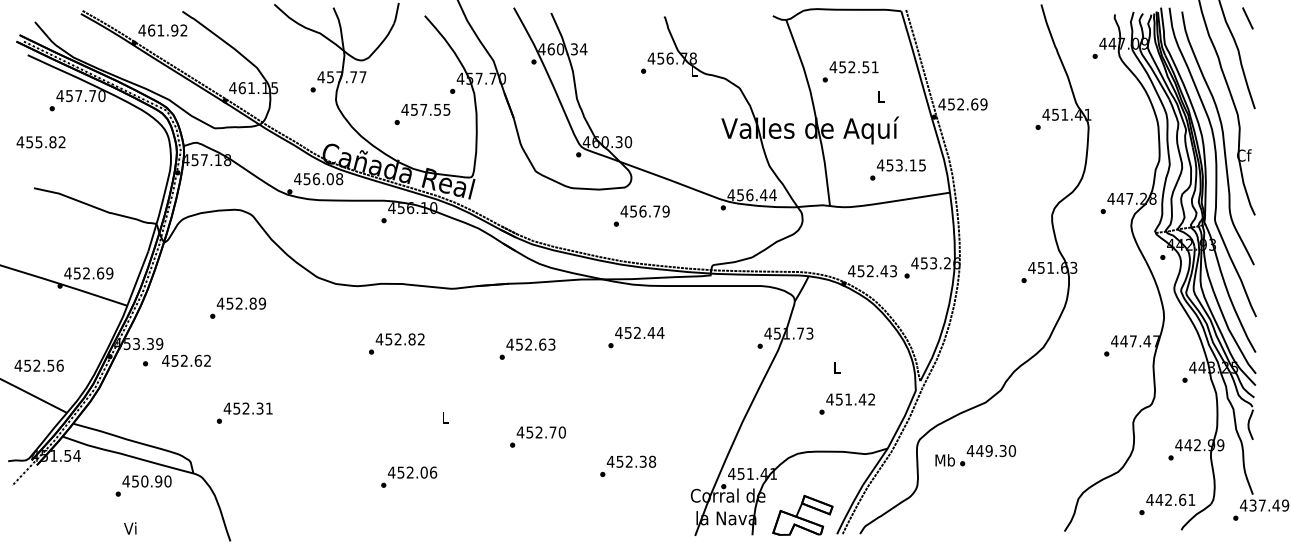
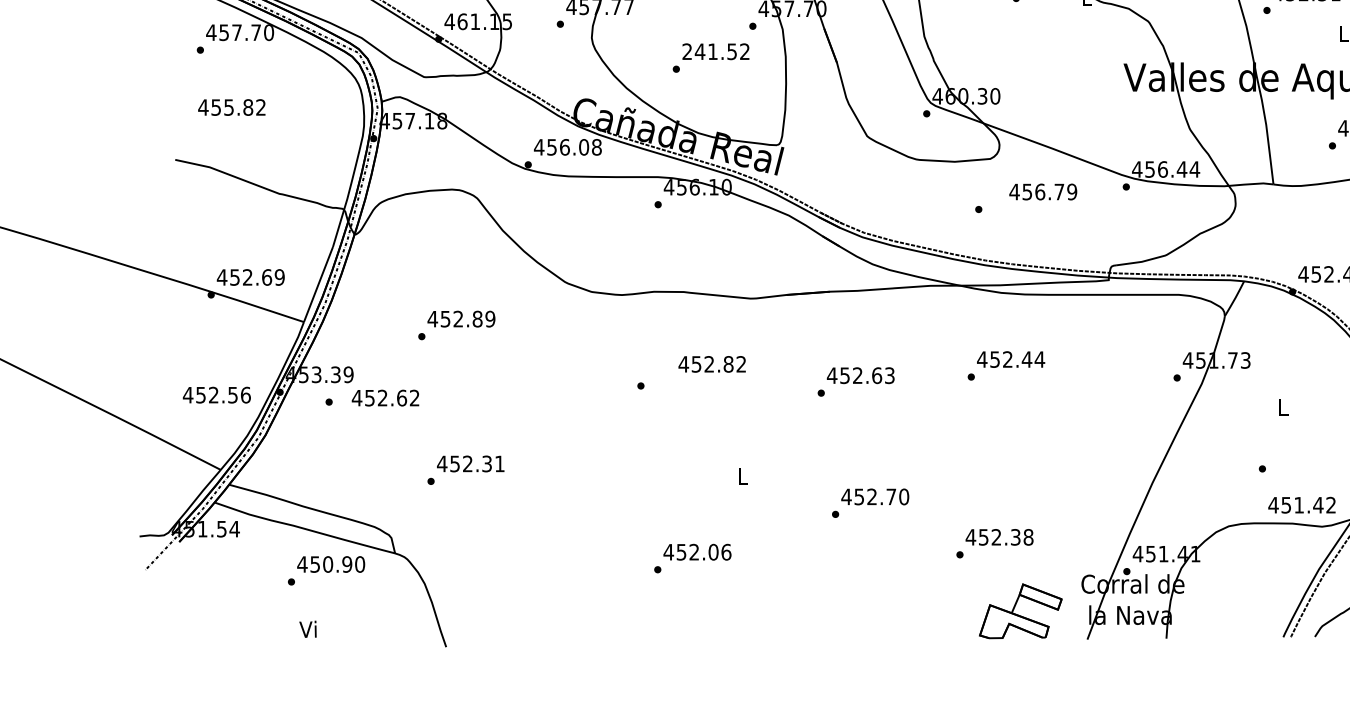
text: (425, 109) -> (715, 51), 457.55 -> 241.52
text: (40, 142) -> (231, 107), moved
text: (644, 211) -> (1042, 191), moved
text: (399, 339) -> (711, 364), moved
text: (38, 365) -> (215, 394), moved
text: (850, 399) -> (1301, 505), moved
part: (802, 514) -> (1020, 610), moved

